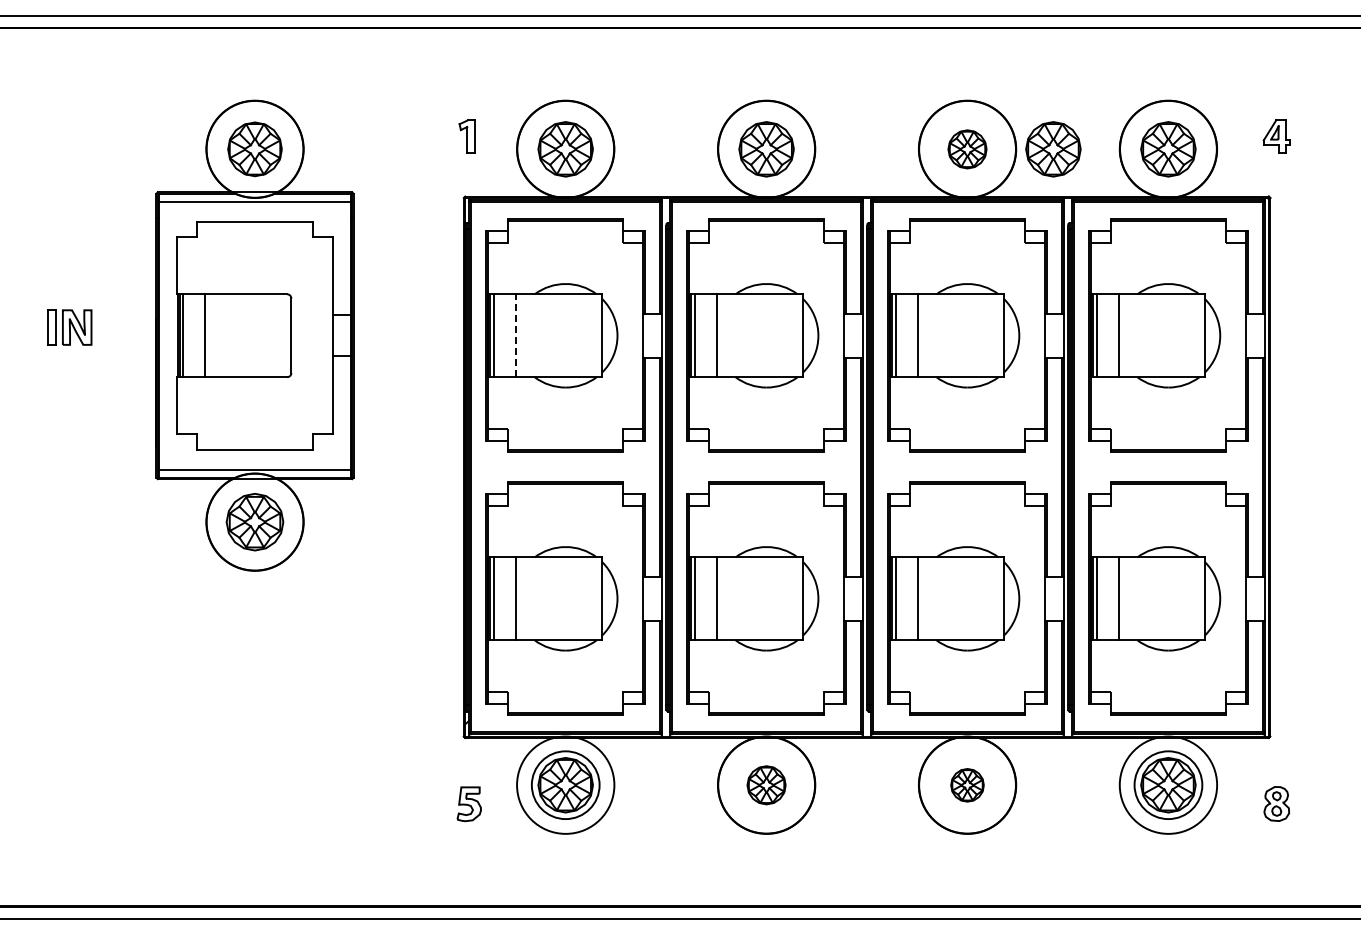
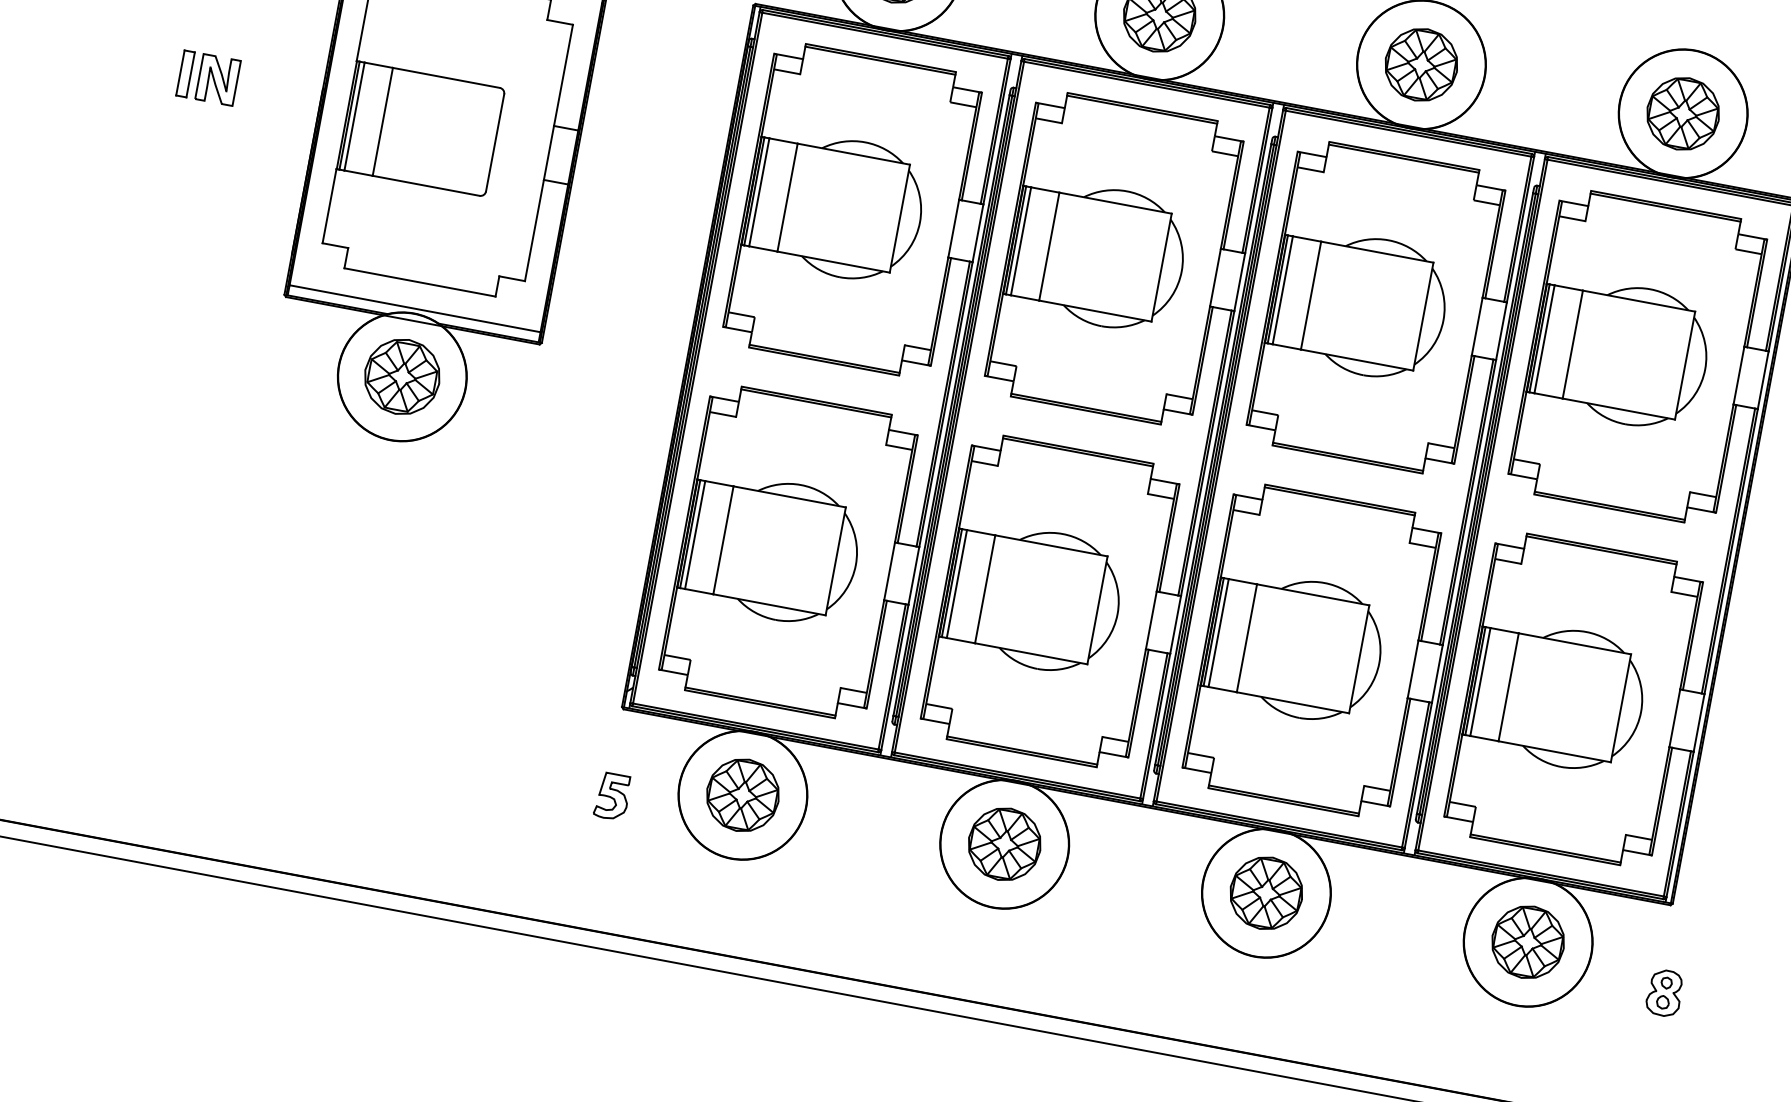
part: (967, 149) -> (1421, 65), size x1.43
part: (1053, 149) -> (1533, 86), removed
line: (515, 335) -> (787, 197), dashed -> solid
circle: (565, 784) -> (742, 794), size x1.43
circle: (1168, 784) -> (1528, 941), size x1.43
part: (766, 785) -> (1004, 844), size x1.43
part: (967, 785) -> (1266, 893), size x1.67

